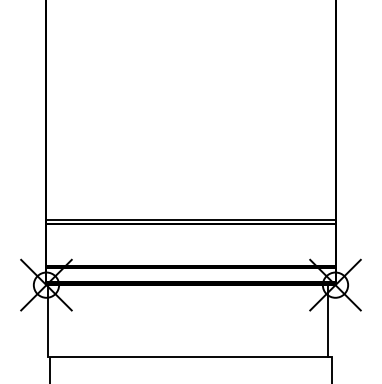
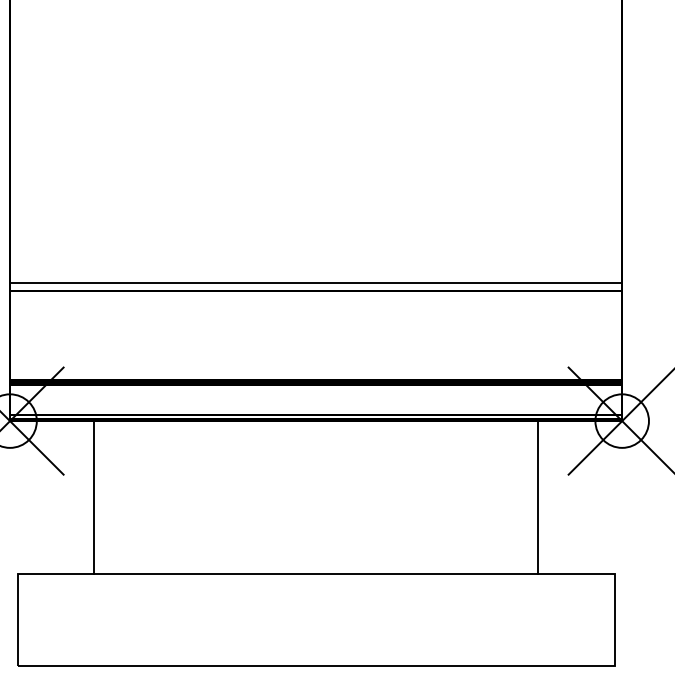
line: (48, 321) -> (94, 498), moved
line: (327, 321) -> (537, 498), moved

